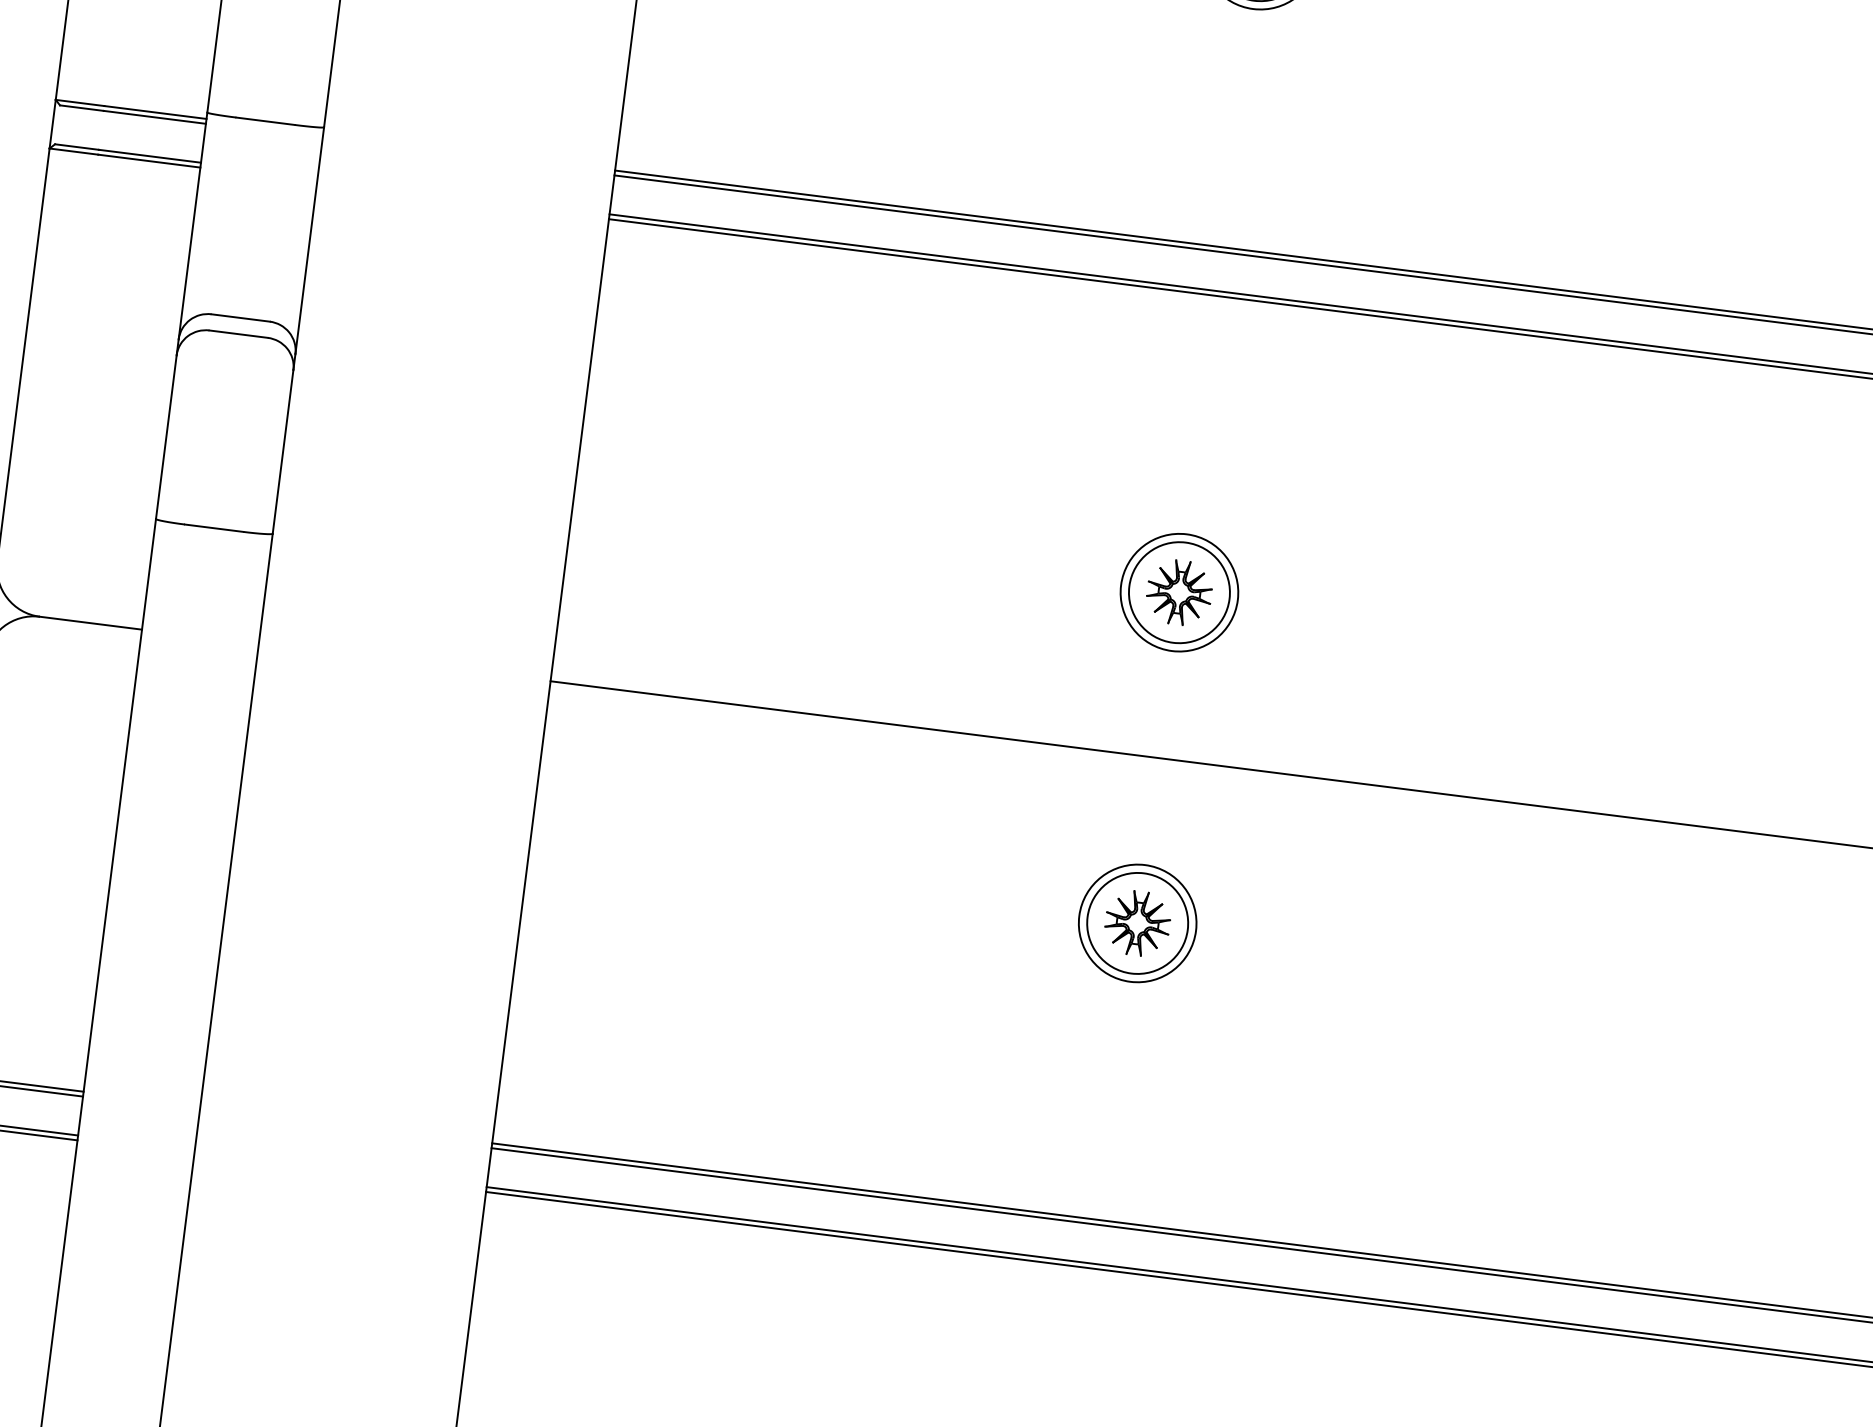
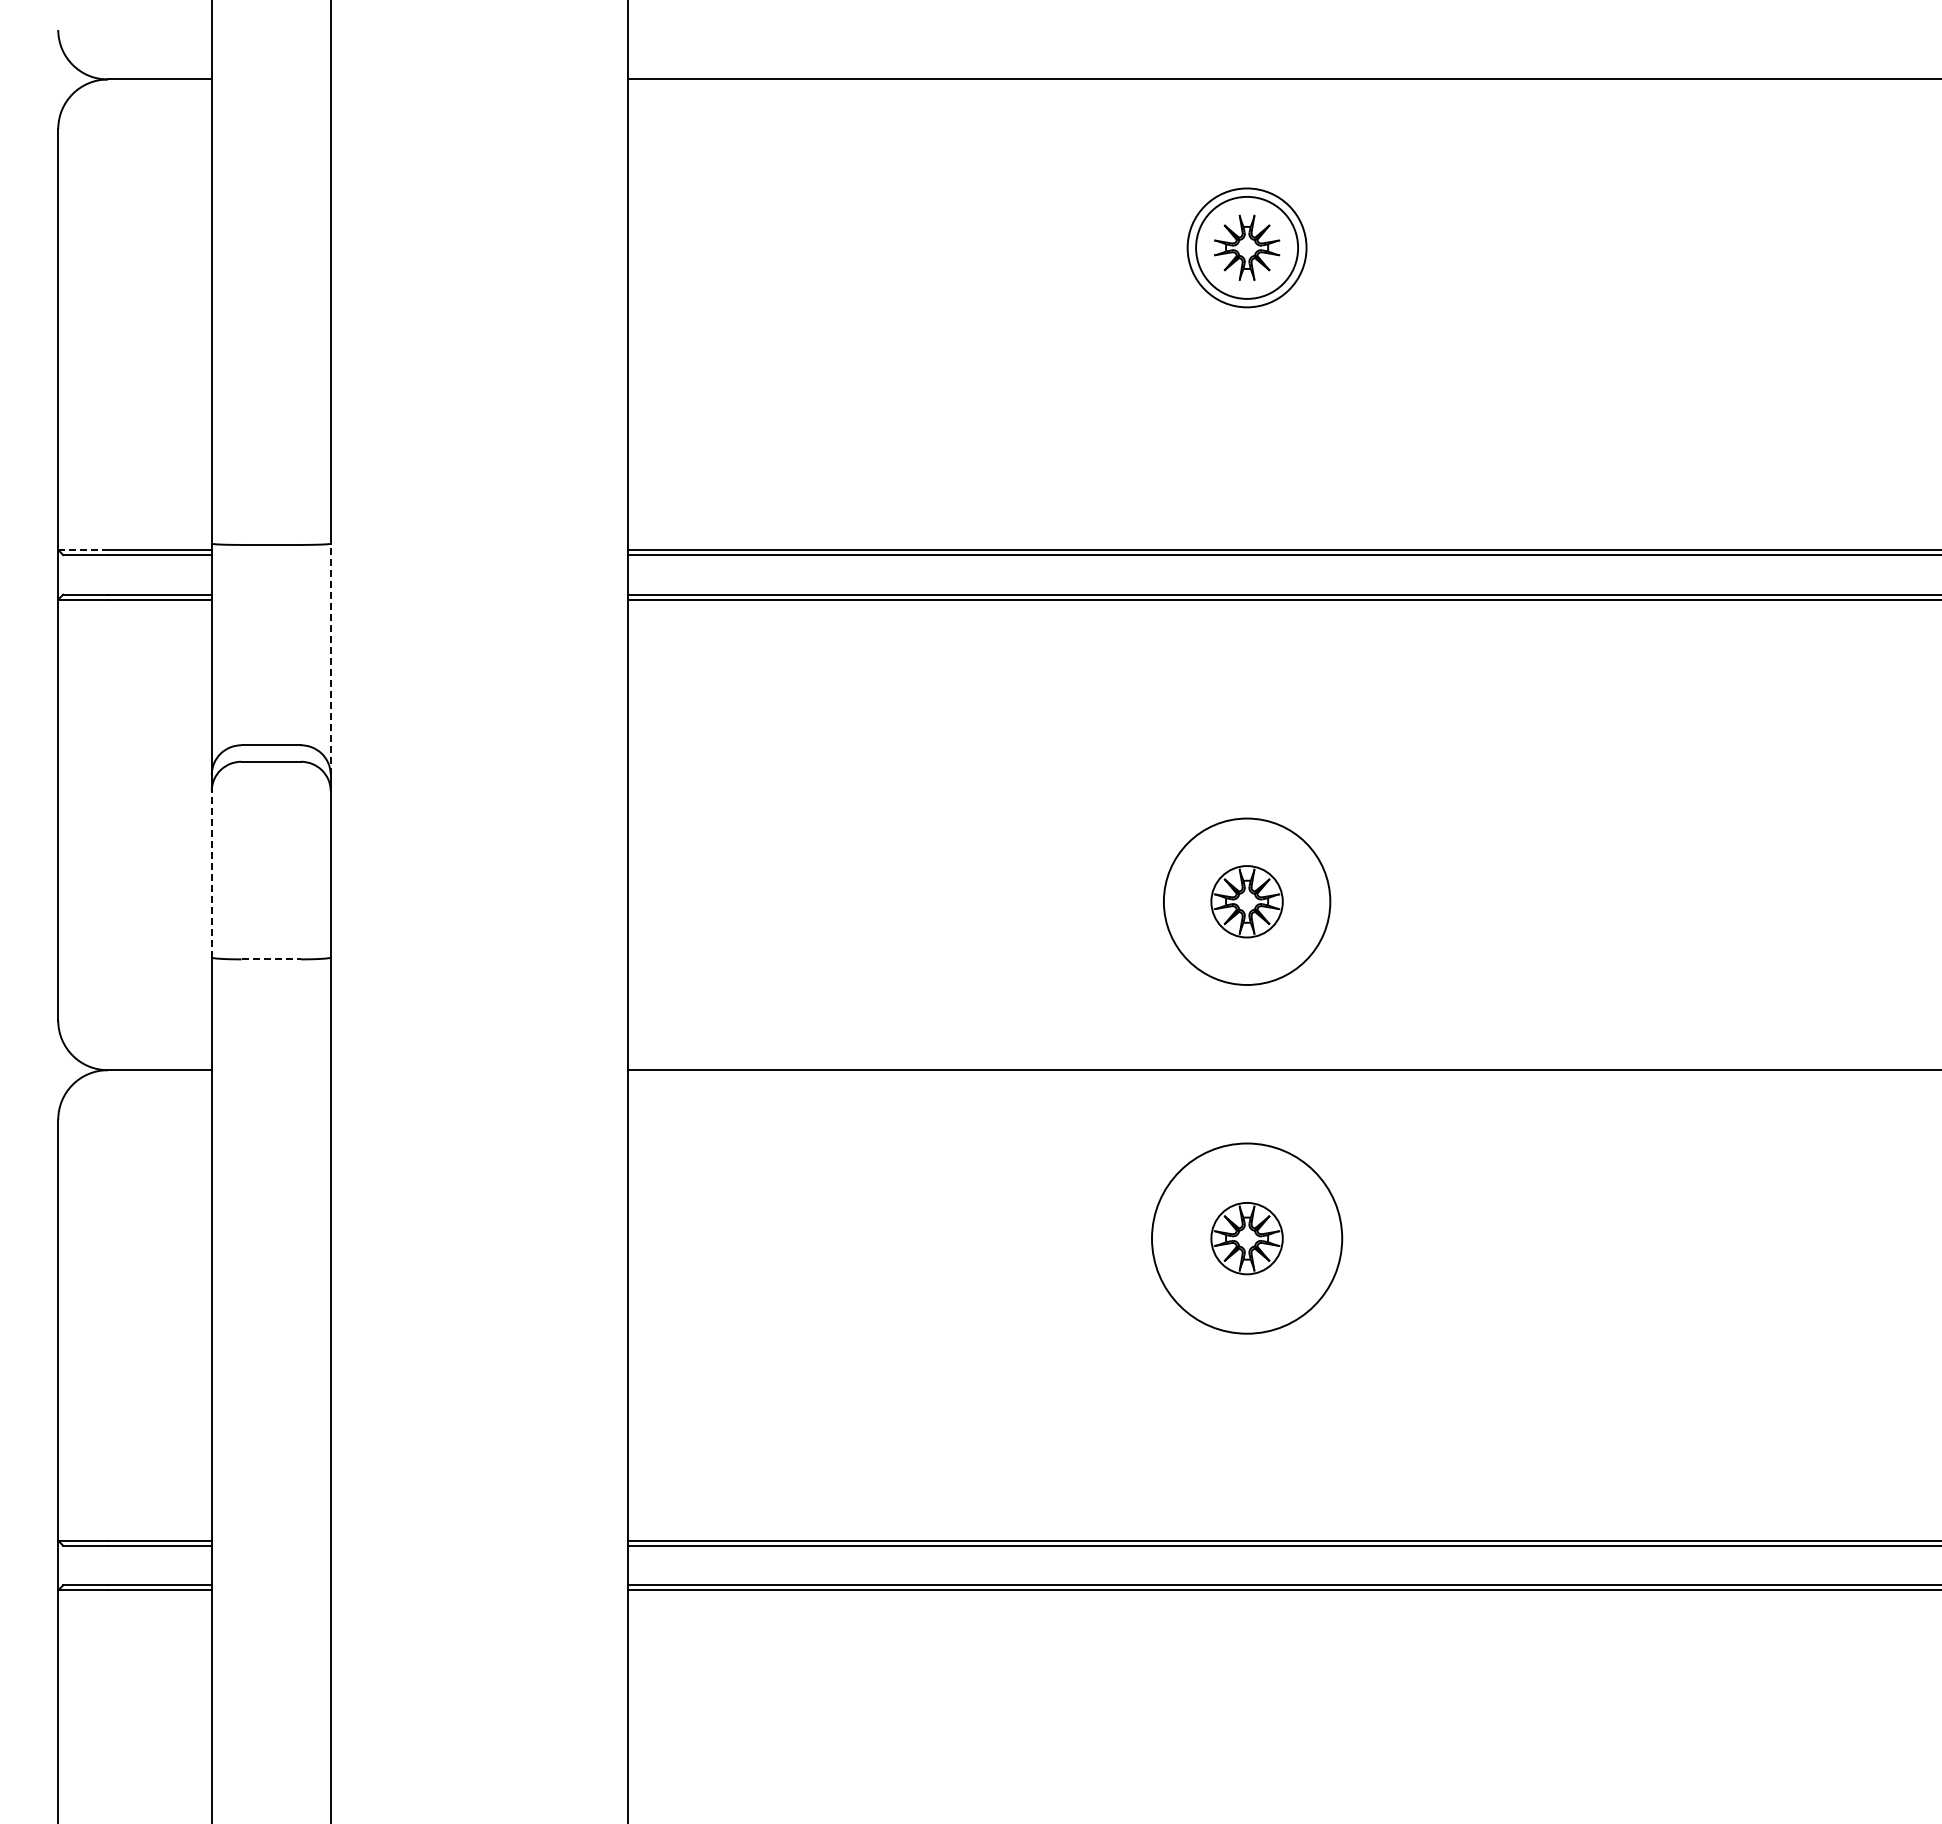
line: (80, 103) -> (83, 550), solid -> dashed
line: (309, 241) -> (330, 659), solid -> dashed
line: (166, 436) -> (211, 873), solid -> dashed
line: (214, 528) -> (271, 959), solid -> dashed
circle: (1178, 592) -> (1246, 901), size x1.4
circle: (1179, 592) -> (1247, 901), size x0.7
circle: (1137, 923) -> (1246, 1238), size x1.6
circle: (1138, 923) -> (1247, 1238), size x0.7

